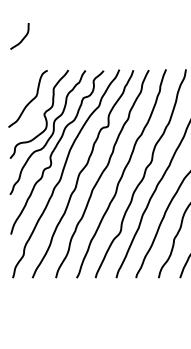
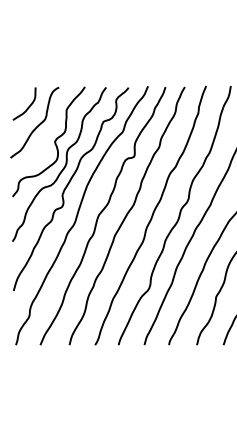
curve: (22, 38) -> (28, 106), moved

